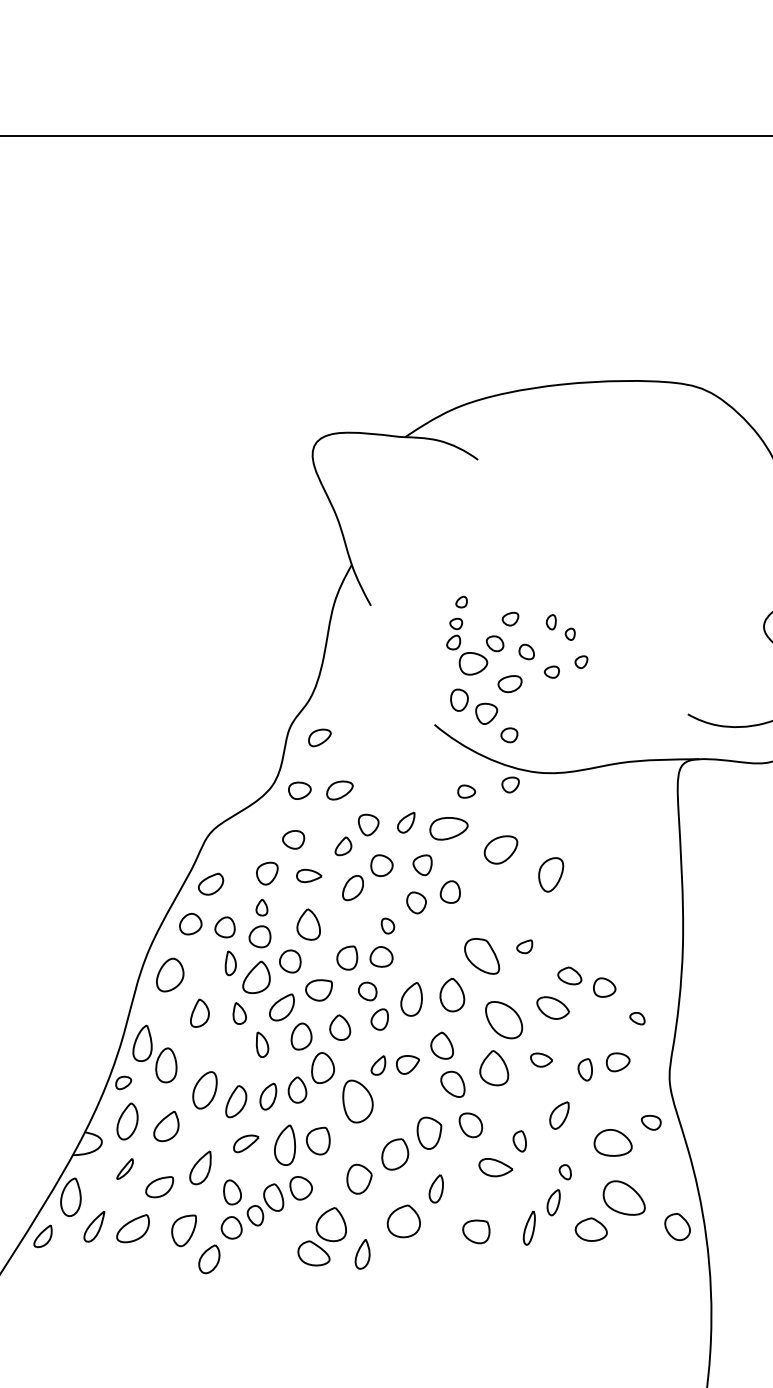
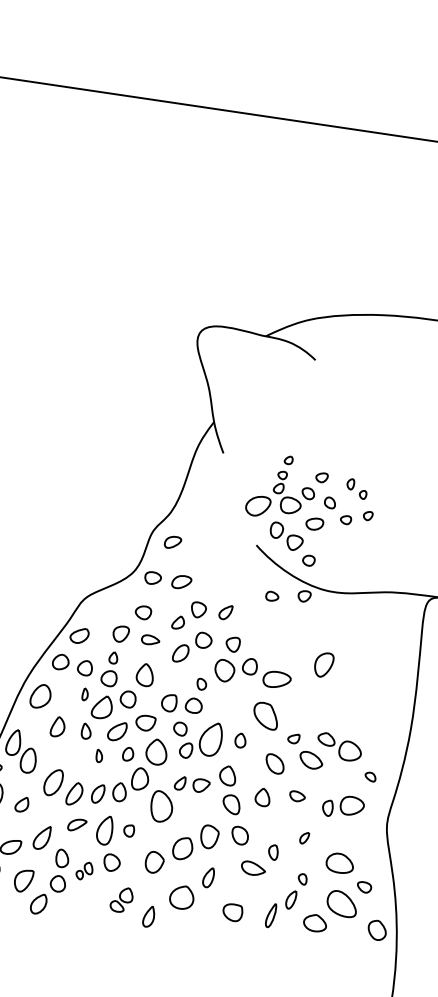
part: (448, 828) -> (276, 679), moved
part: (500, 849) -> (257, 505), moved
part: (416, 902) -> (224, 670), size x1.4
part: (524, 946) -> (293, 738), moved
part: (230, 963) -> (85, 694), size x0.7
part: (604, 987) -> (350, 751), size x1.4
part: (452, 994) -> (240, 740), size x0.6
part: (411, 999) -> (210, 739), size x1.4
part: (504, 1020) -> (275, 764), size x0.7
part: (340, 1027) -> (157, 751), size x1.4
part: (301, 1036) -> (128, 754), size x0.7
part: (262, 1044) -> (99, 755), size x0.7
part: (617, 1062) -> (351, 806), size x1.4
part: (494, 1068) -> (262, 797), size x0.7
part: (559, 1115) -> (304, 838), size x0.6
part: (650, 1122) -> (363, 887), moved
part: (166, 1126) -> (22, 804), size x0.7
part: (317, 1140) -> (128, 830), size x0.6
part: (265, 1204) -> (84, 870), size x0.6
part: (321, 1236) -> (121, 899), size x0.6

